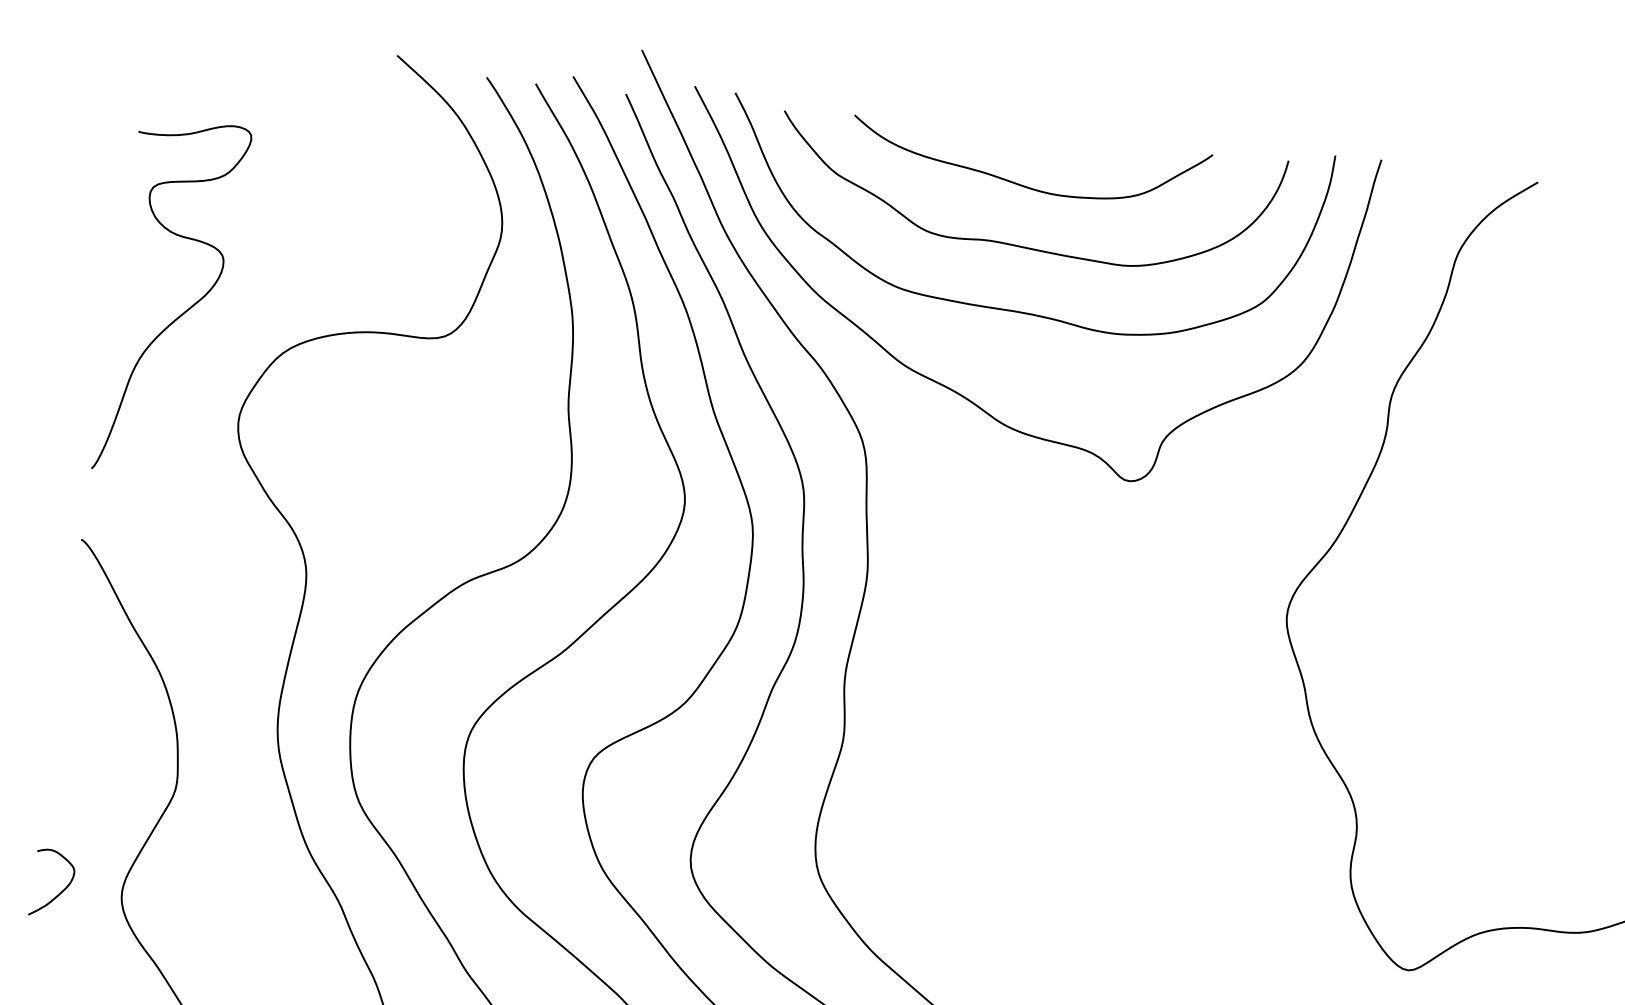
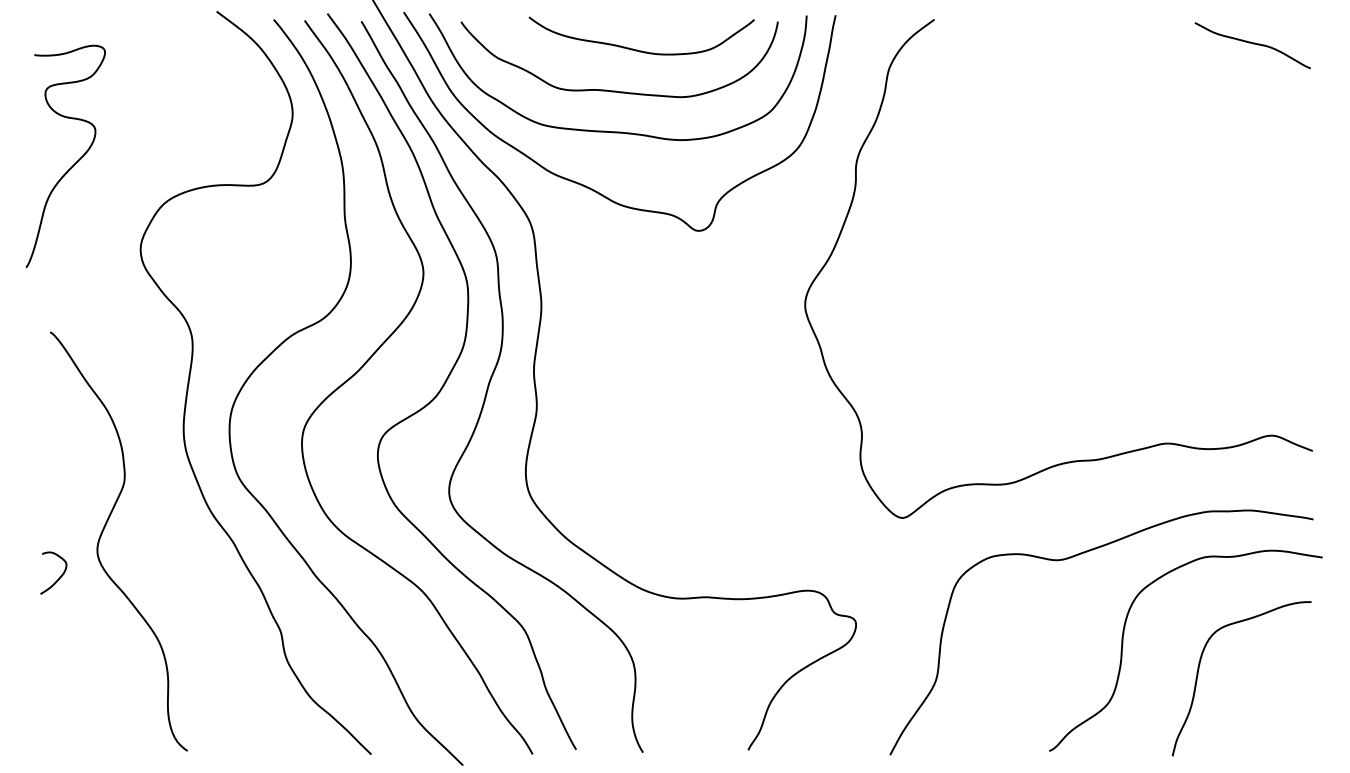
curve: (1022, 183) -> (637, 49), moved
curve: (183, 312) -> (73, 164), moved
curve: (63, 888) -> (60, 575), moved

